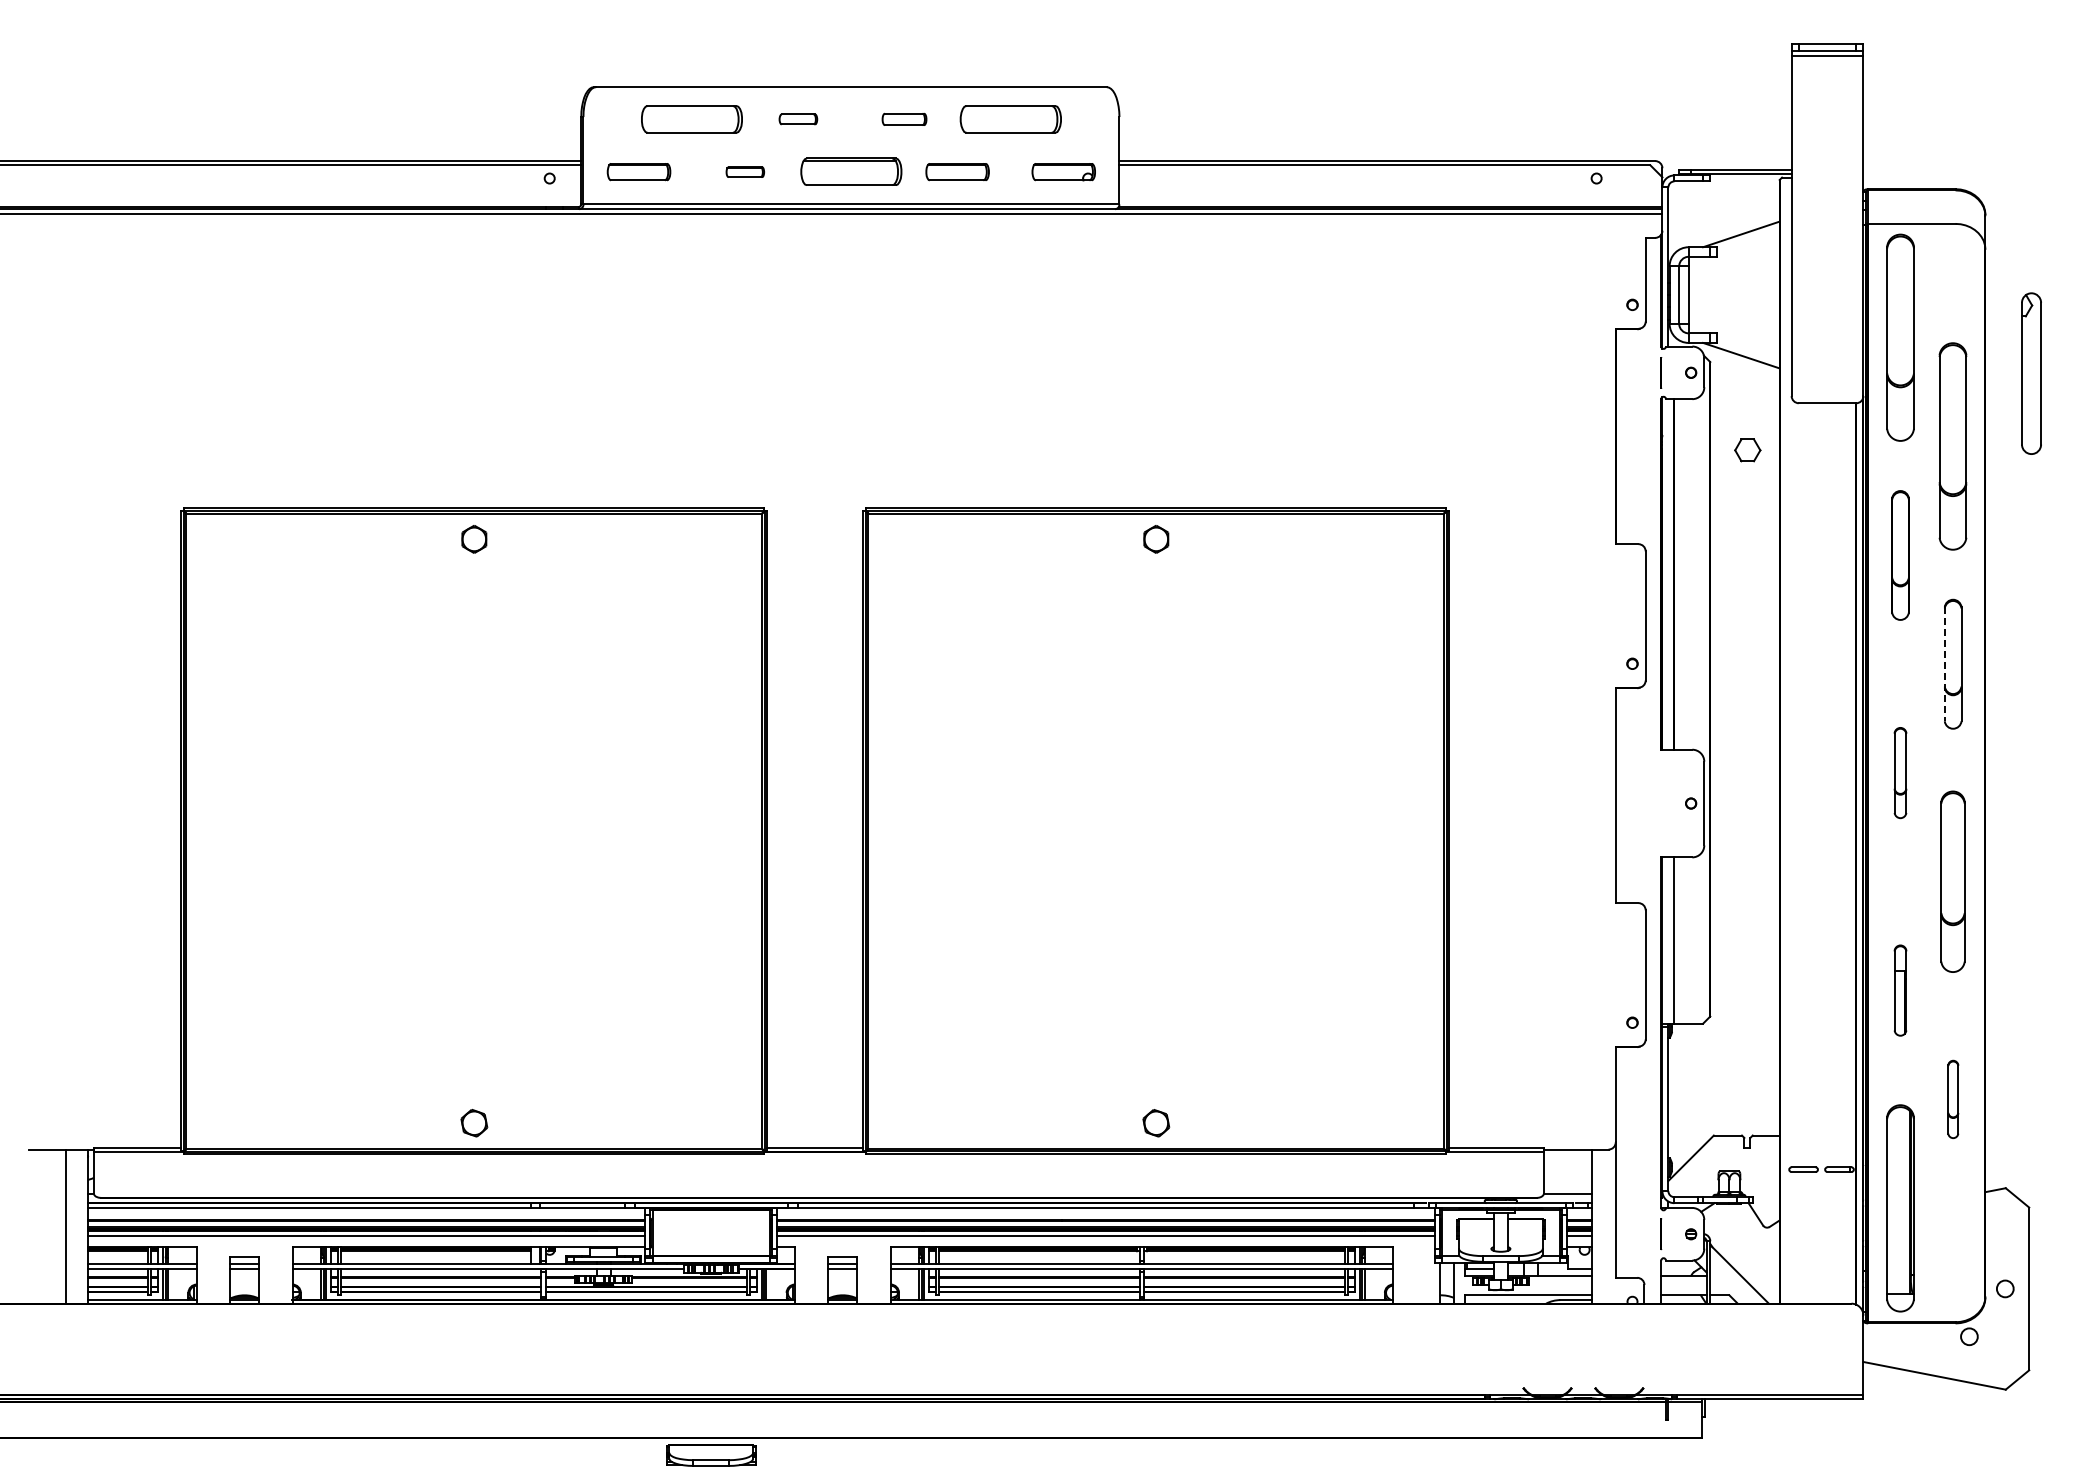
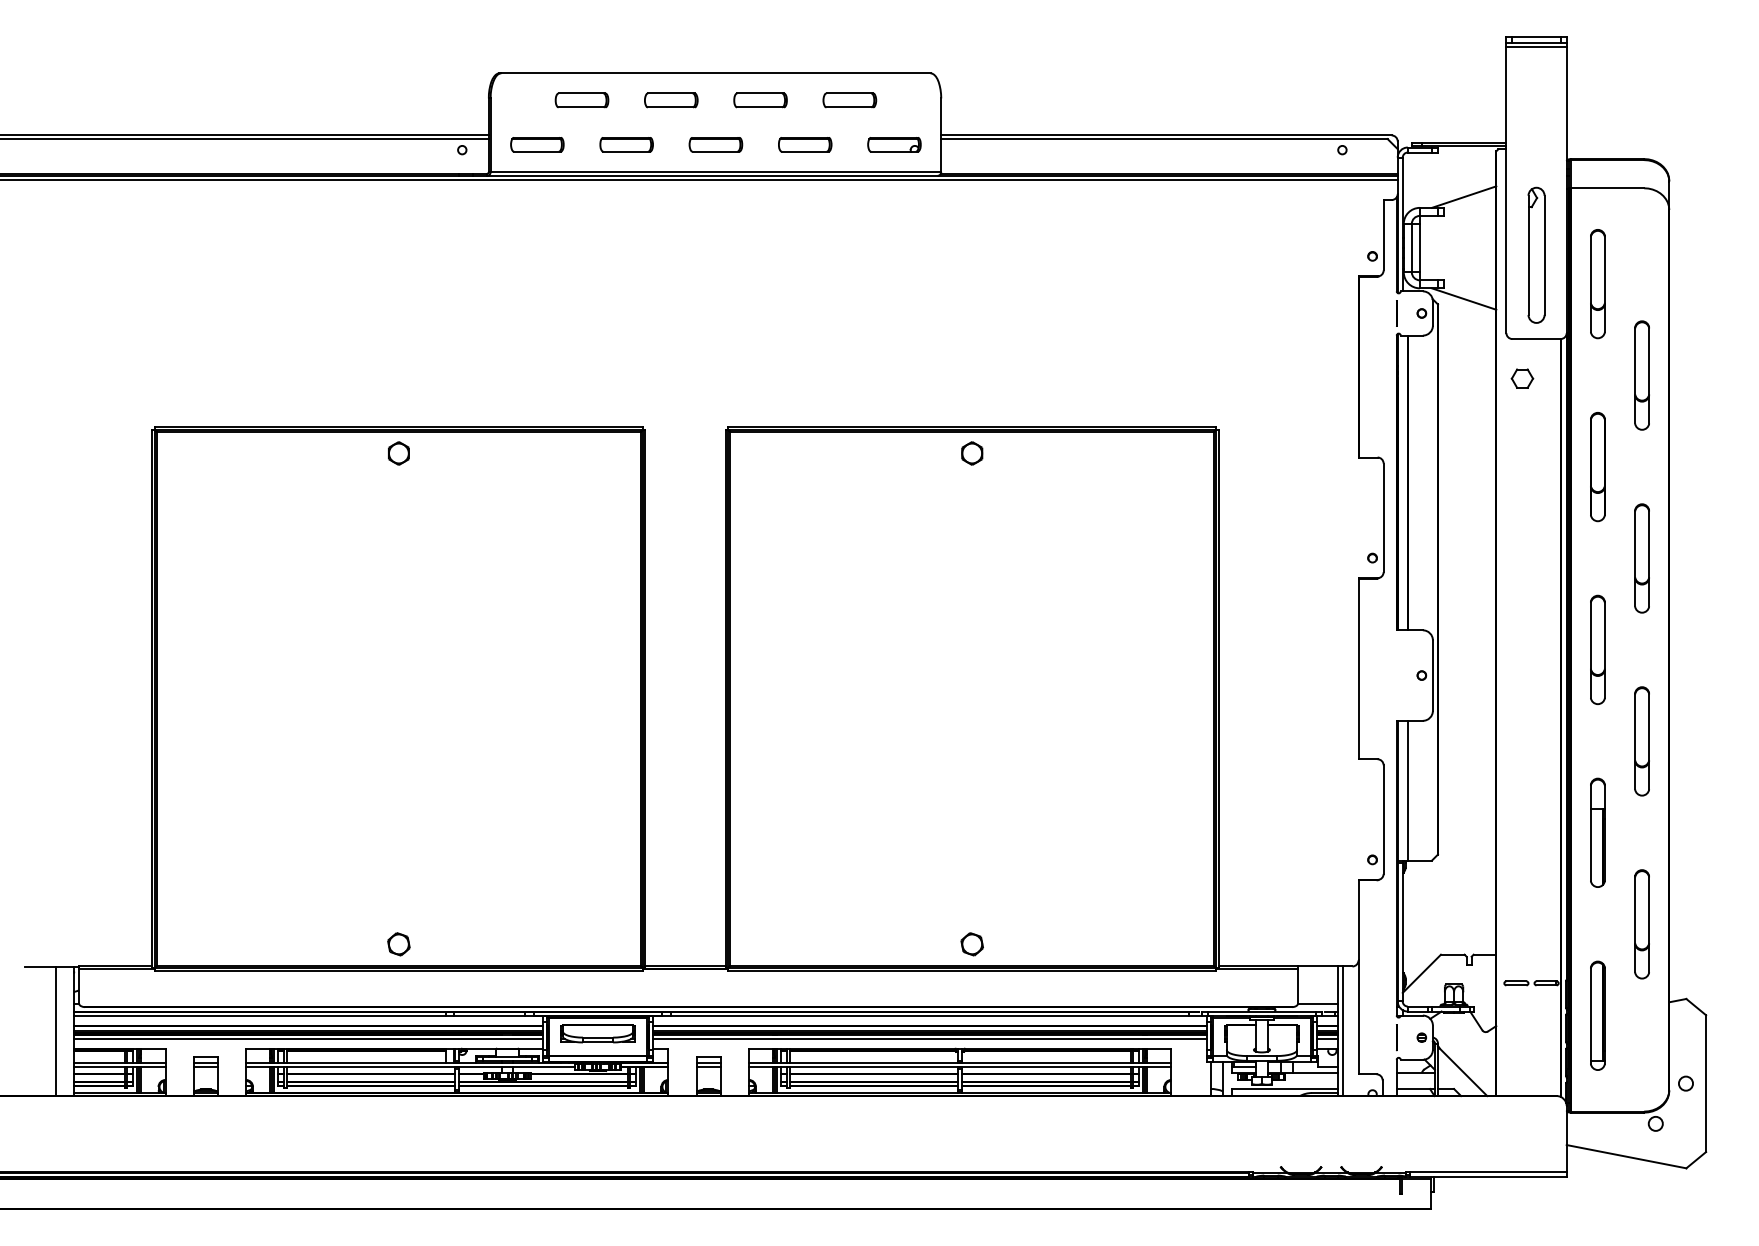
part: (692, 119) -> (582, 100), size x0.62
part: (798, 119) -> (671, 100), size x1.67
part: (904, 119) -> (760, 100), size x1.43
part: (1010, 119) -> (849, 100), size x0.62
part: (745, 172) -> (626, 145), size x1.67
part: (851, 172) -> (715, 145), size x0.62
part: (1900, 337) -> (1597, 283), size x0.62
part: (2031, 373) -> (1536, 255), moved
part: (1953, 446) -> (1642, 375), size x0.62
part: (1747, 450) -> (1522, 378), moved
line: (1944, 664) -> (1634, 558), dashed -> solid
part: (1900, 772) -> (1597, 649), size x1.43
part: (1953, 881) -> (1642, 741), size x0.71
part: (1900, 990) -> (1597, 832), size x1.43
part: (1953, 1099) -> (1642, 924), size x1.67
part: (1900, 1207) -> (1597, 1015), size x0.62
line: (1597, 1226) -> (1343, 1031), added
part: (711, 1455) -> (598, 1033), moved

